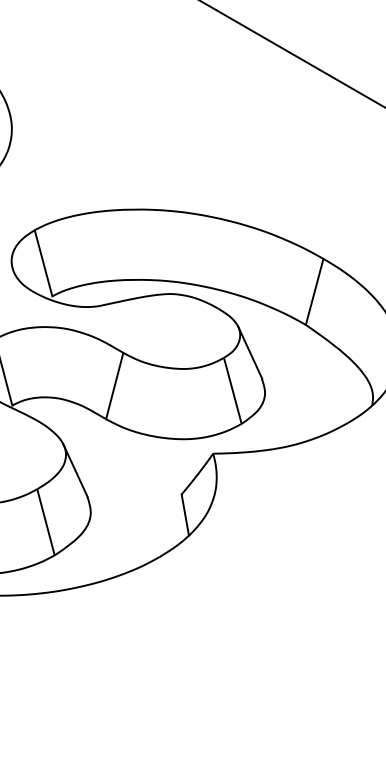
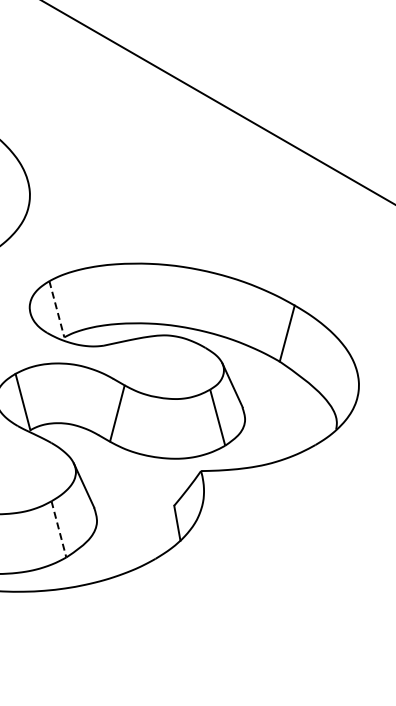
line: (44, 263) -> (57, 309), solid -> dashed
line: (46, 522) -> (59, 529), solid -> dashed

